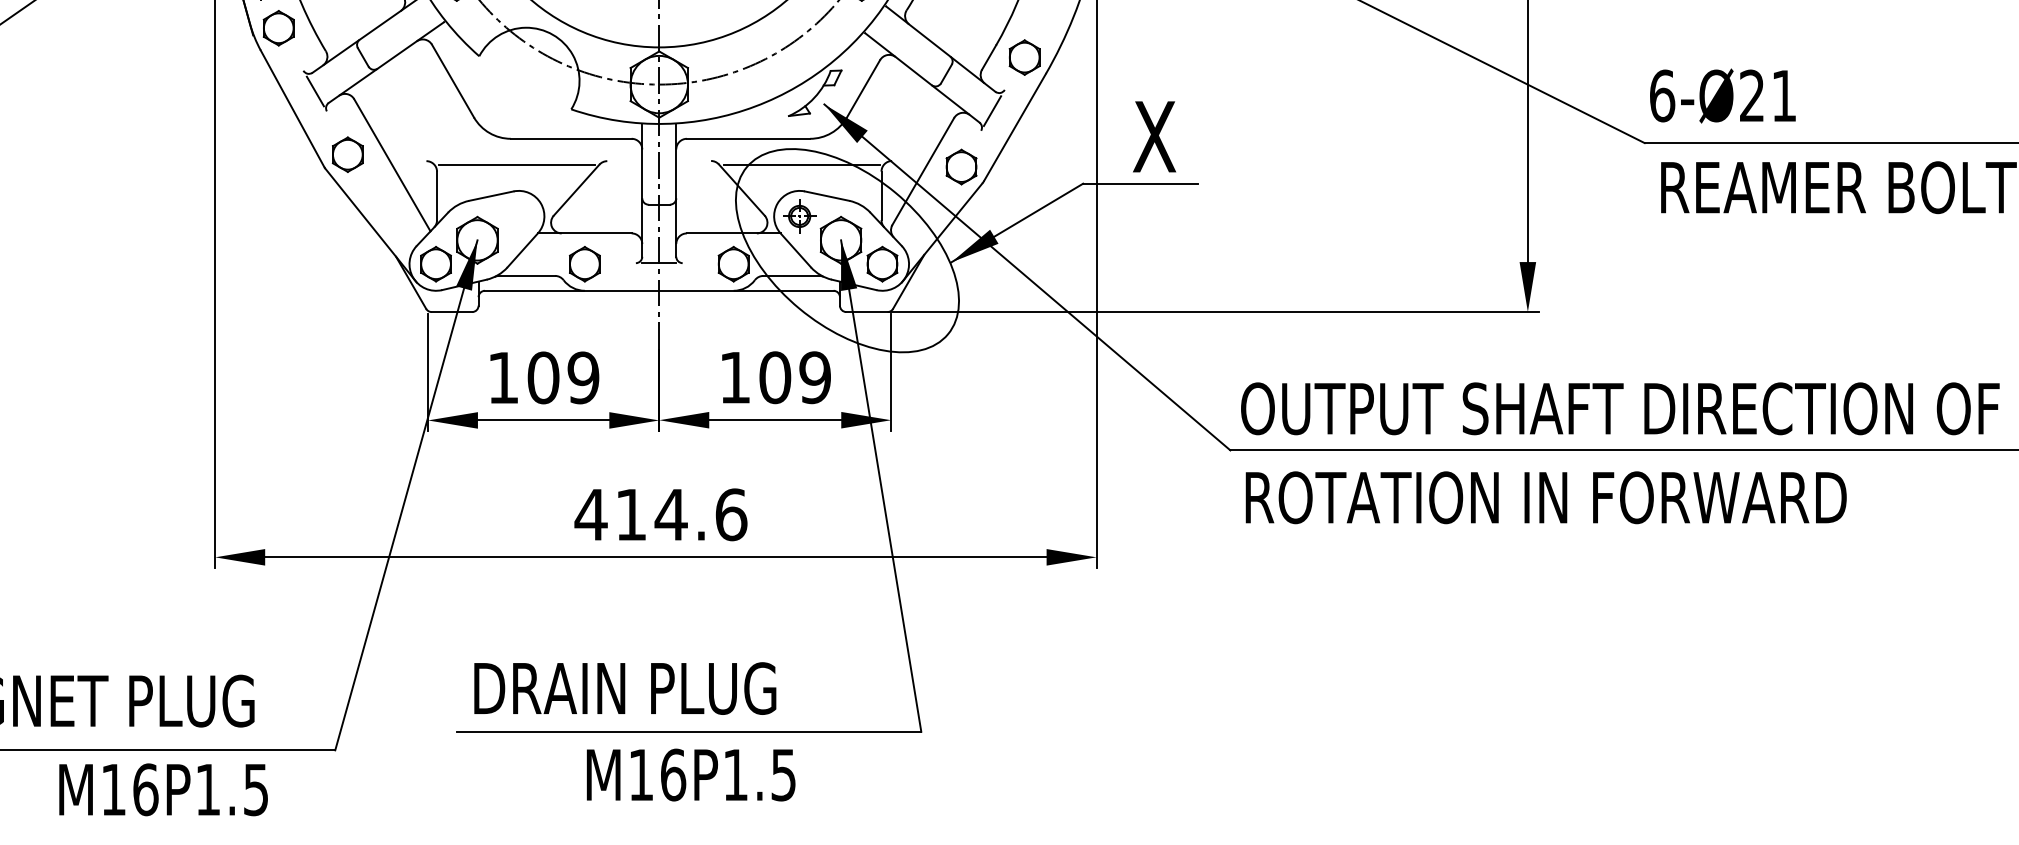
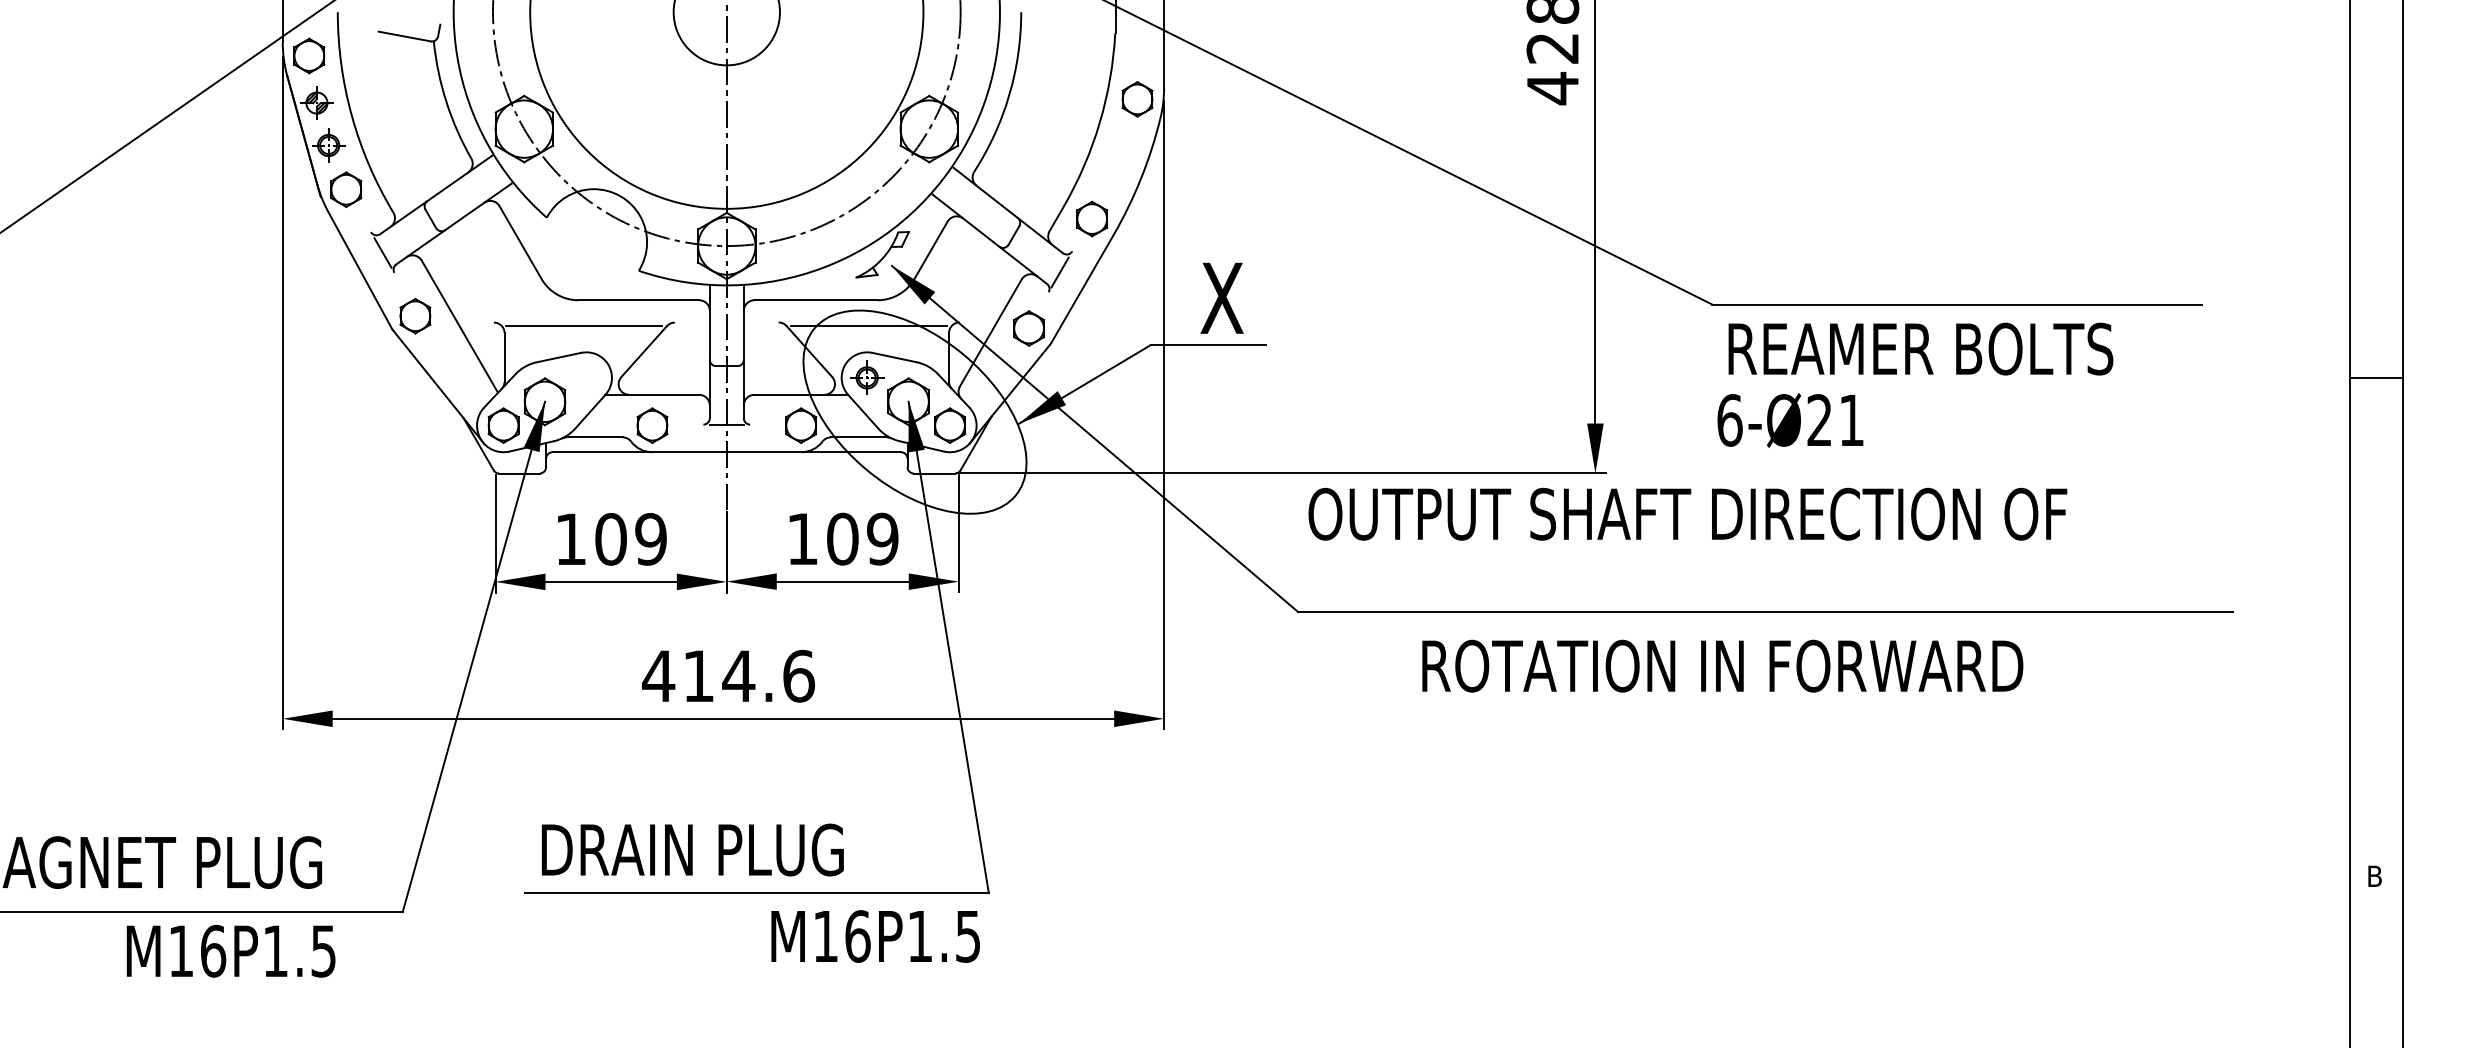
text: (1722, 96) -> (1790, 420), moved
text: (1619, 408) -> (1687, 513), moved
text: (1545, 497) -> (1722, 665), moved
text: (690, 775) -> (875, 936), moved

